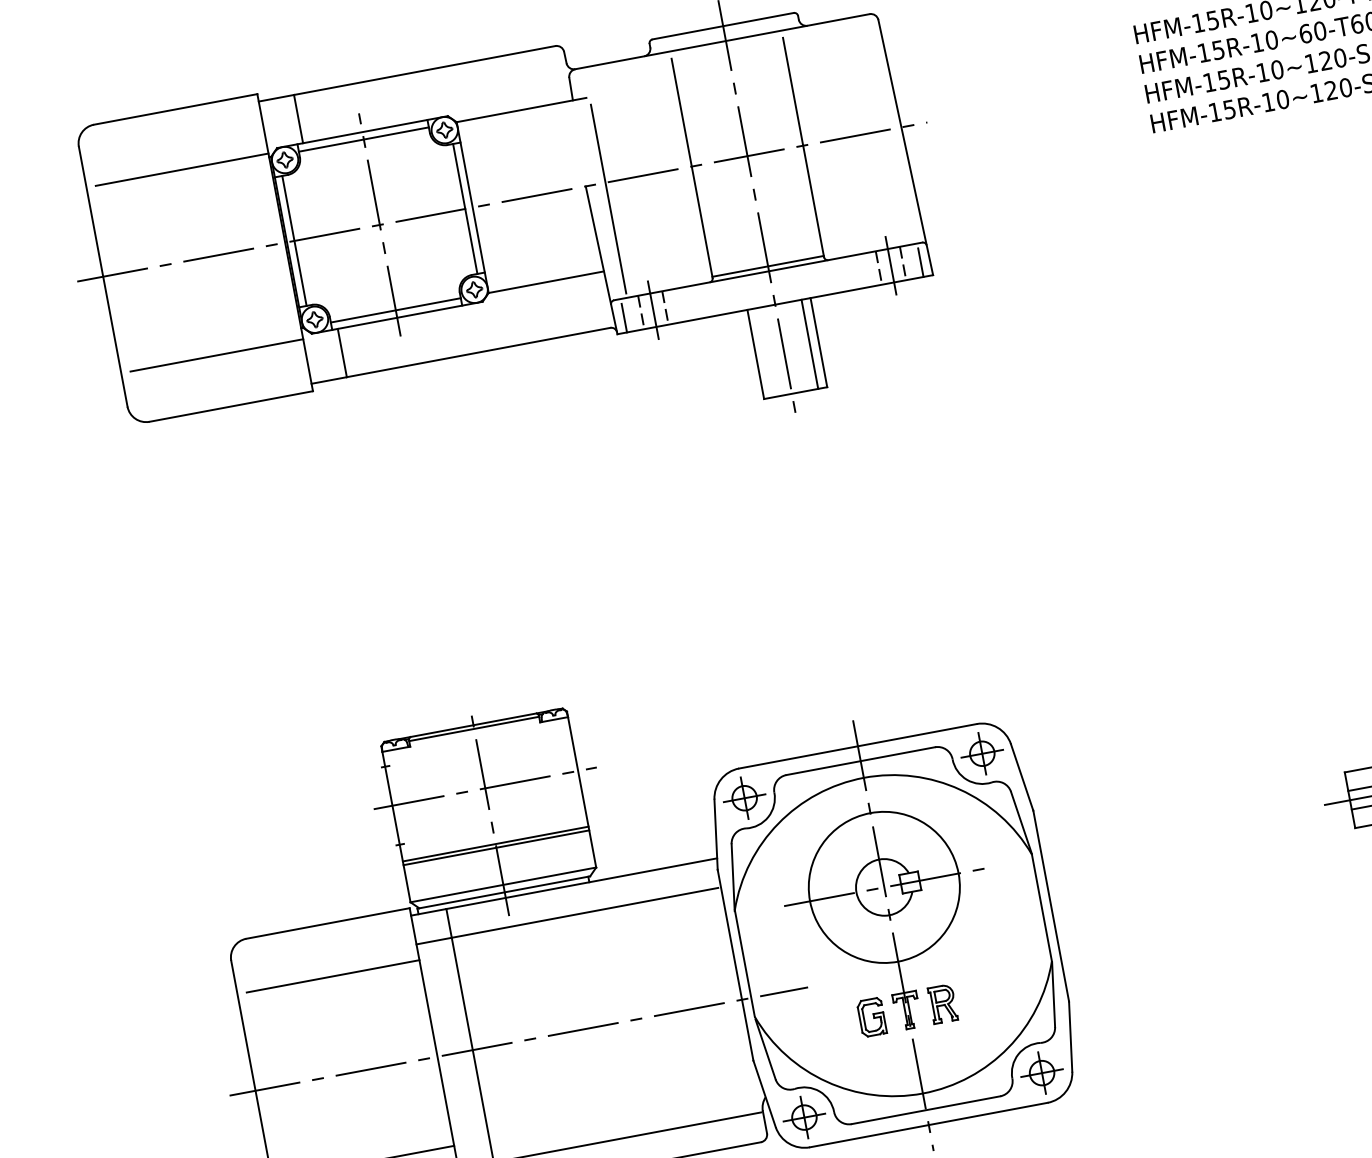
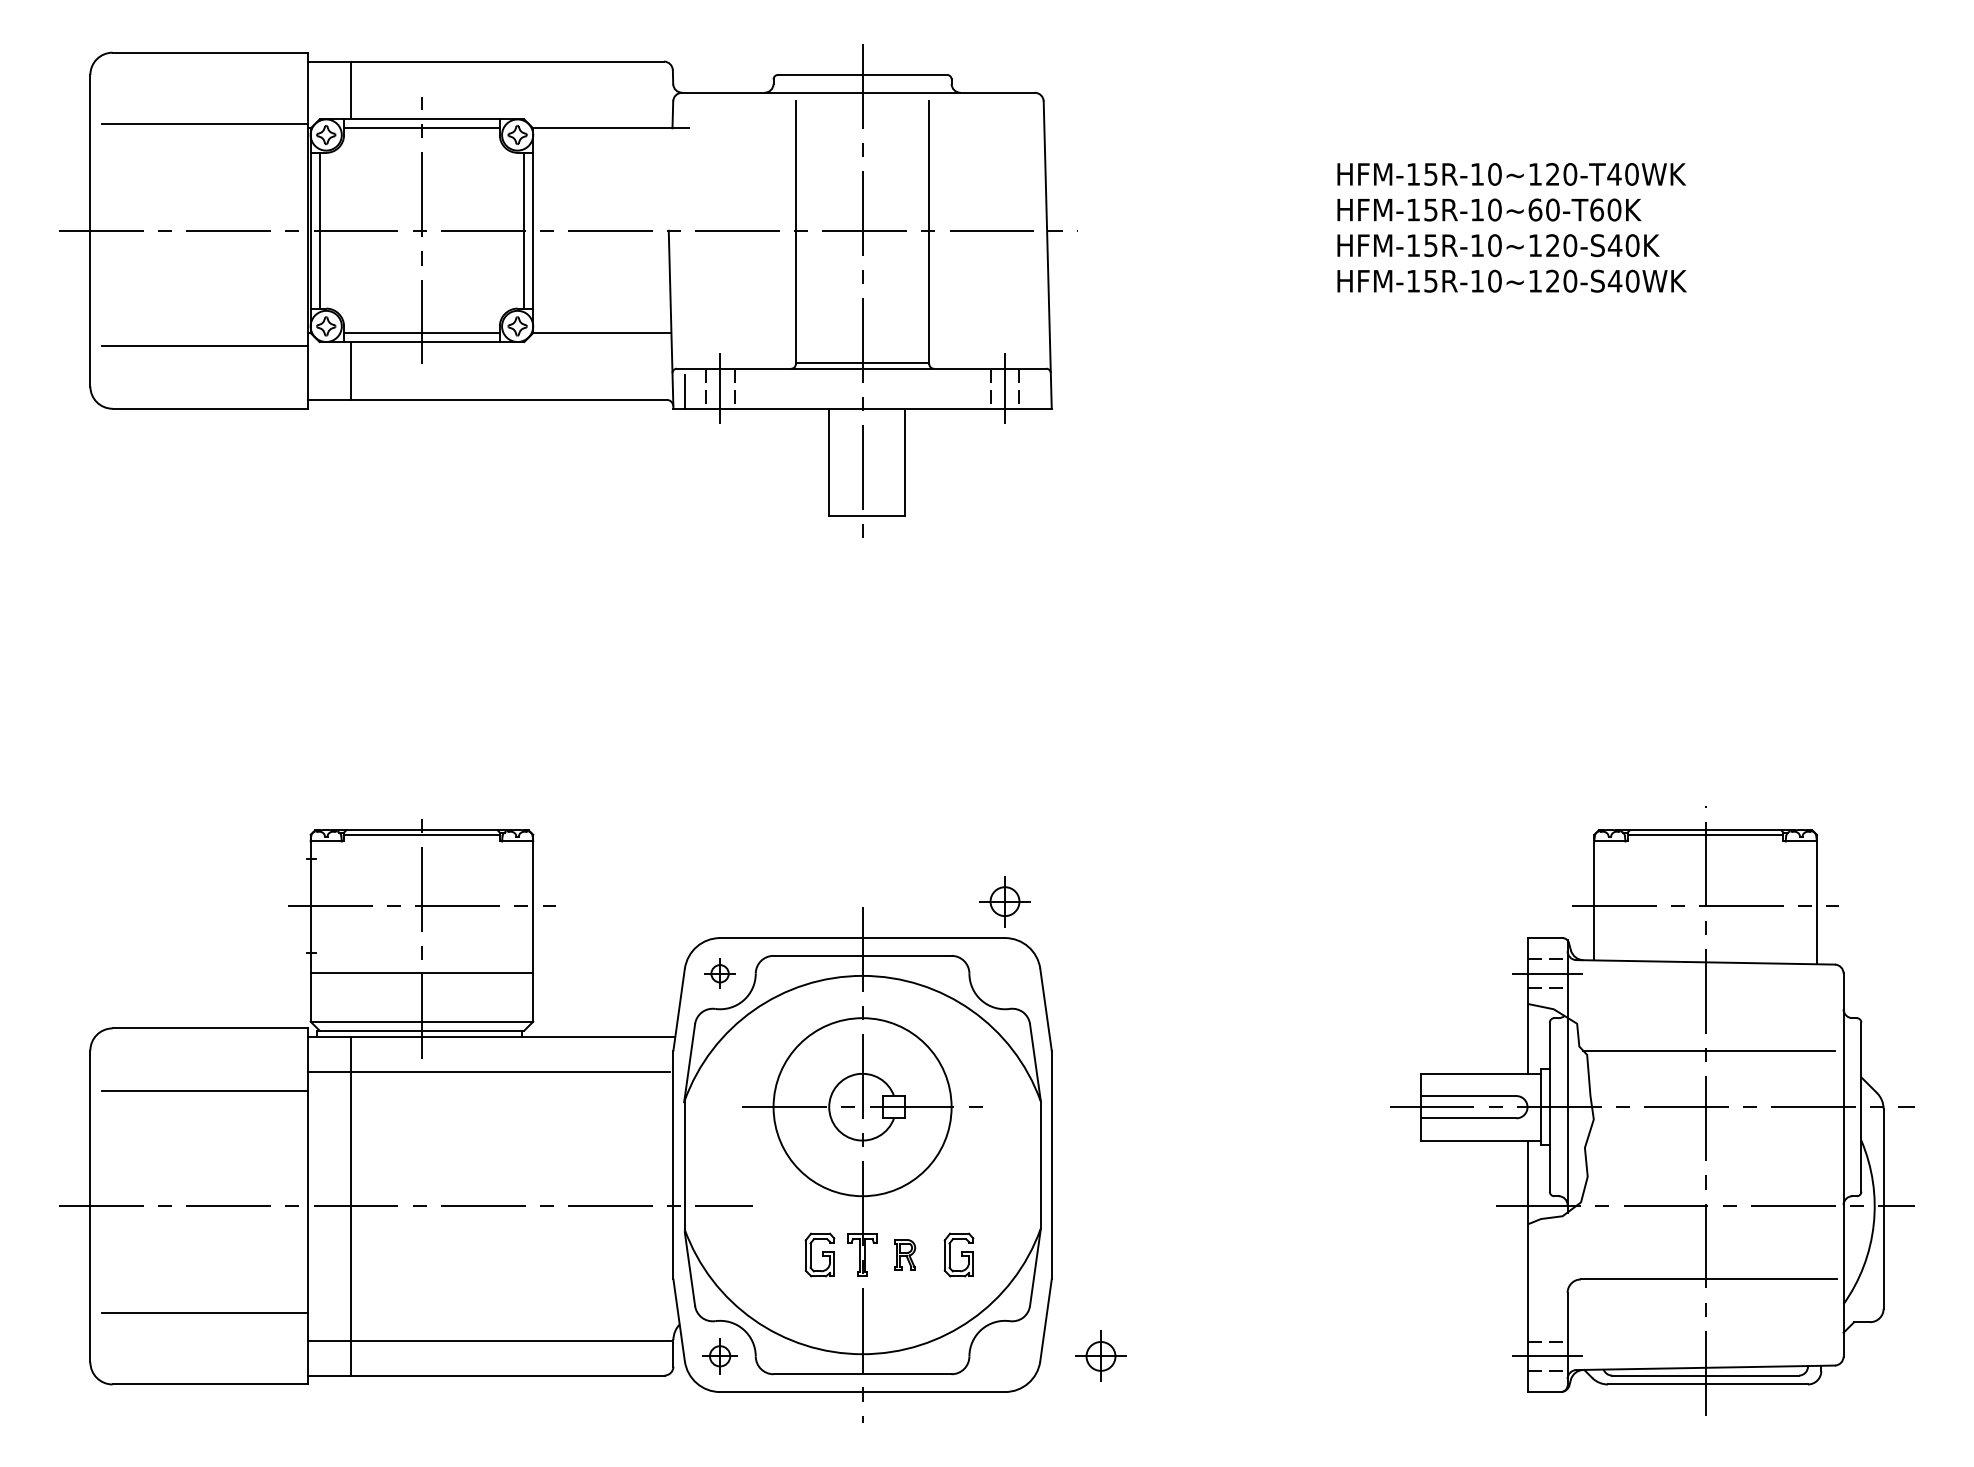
line: (608, 199) -> (692, 250), removed
line: (921, 262) -> (1040, 391), removed
line: (810, 343) -> (894, 461), removed
part: (981, 753) -> (1004, 901), moved
part: (744, 798) -> (719, 973), size x0.6
line: (496, 848) -> (421, 977), removed
part: (987, 995) -> (958, 1254), added
part: (943, 1003) -> (905, 1254), size x0.7
part: (1041, 1072) -> (1100, 1355), moved
part: (803, 1116) -> (719, 1355), size x0.7

